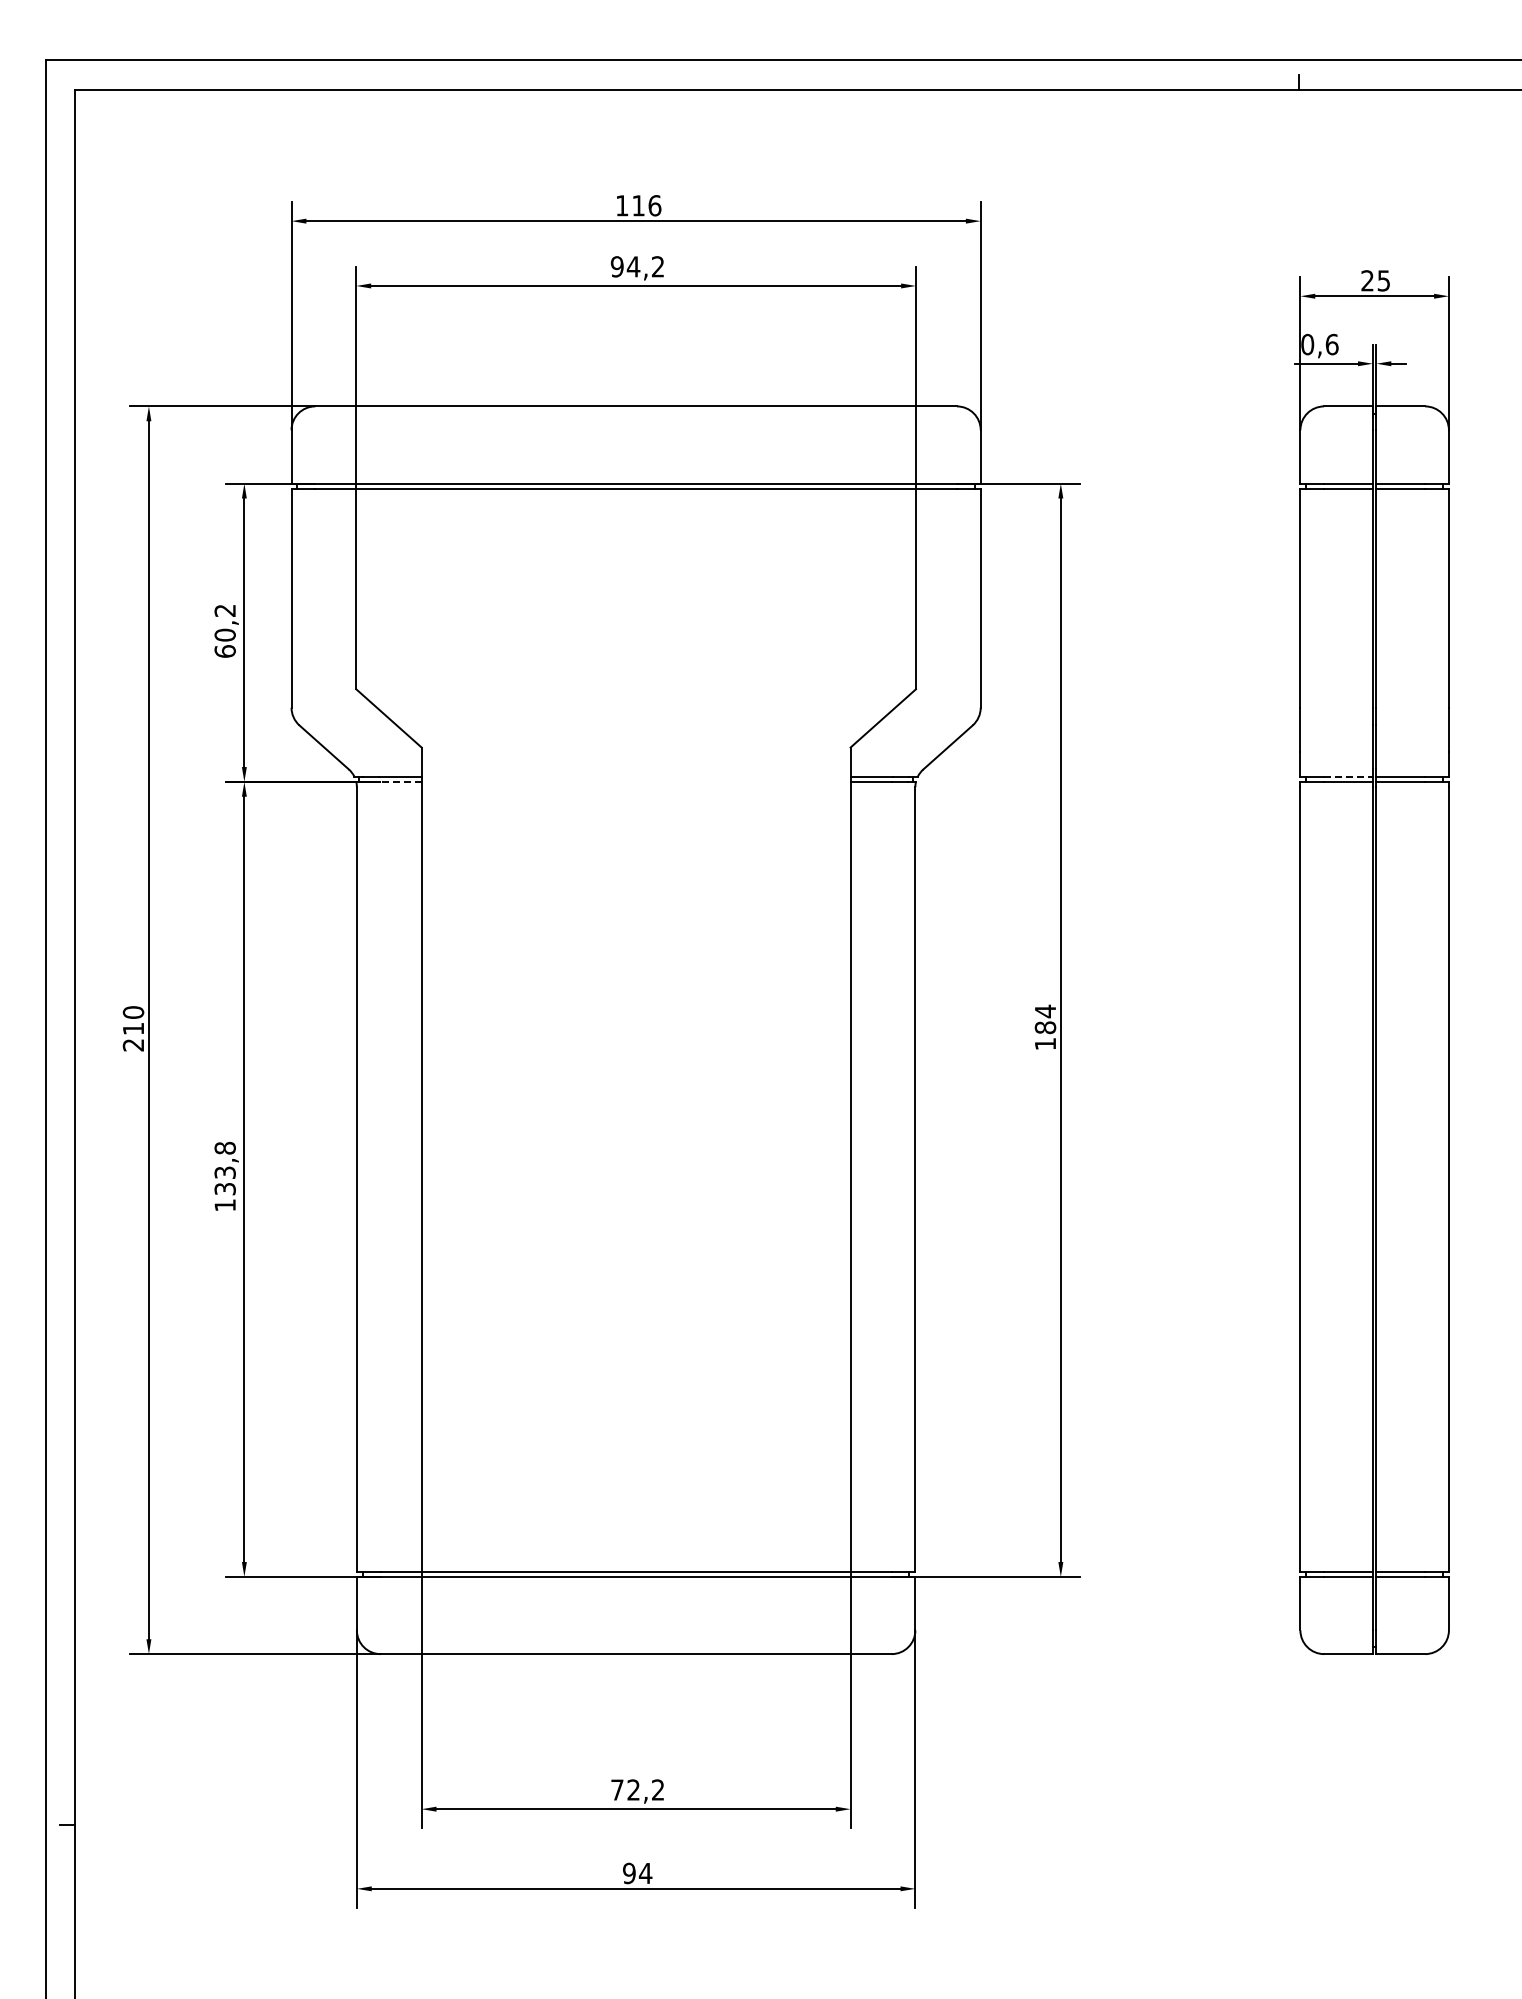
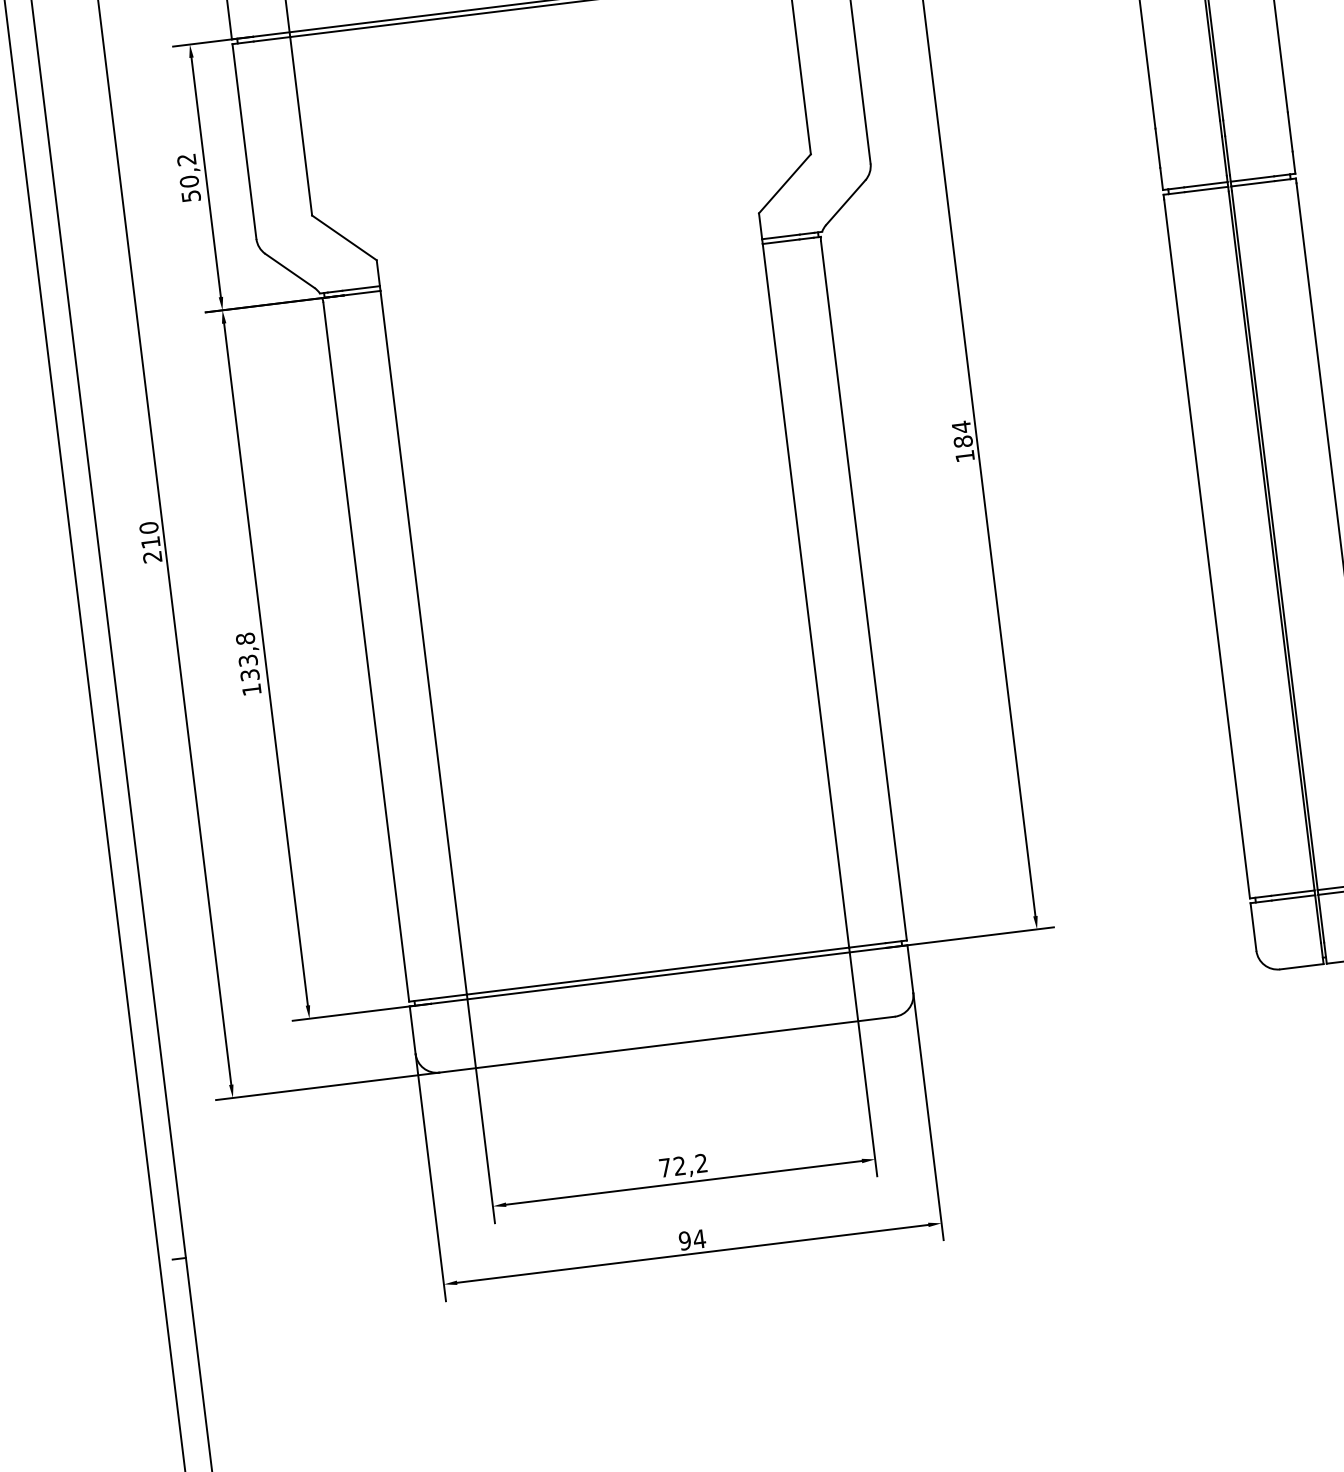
text: (224, 651) -> (190, 196), 60,2 -> 50,2
line: (1349, 776) -> (1206, 184), dashed -> solid
line: (401, 781) -> (362, 292), dashed -> solid

